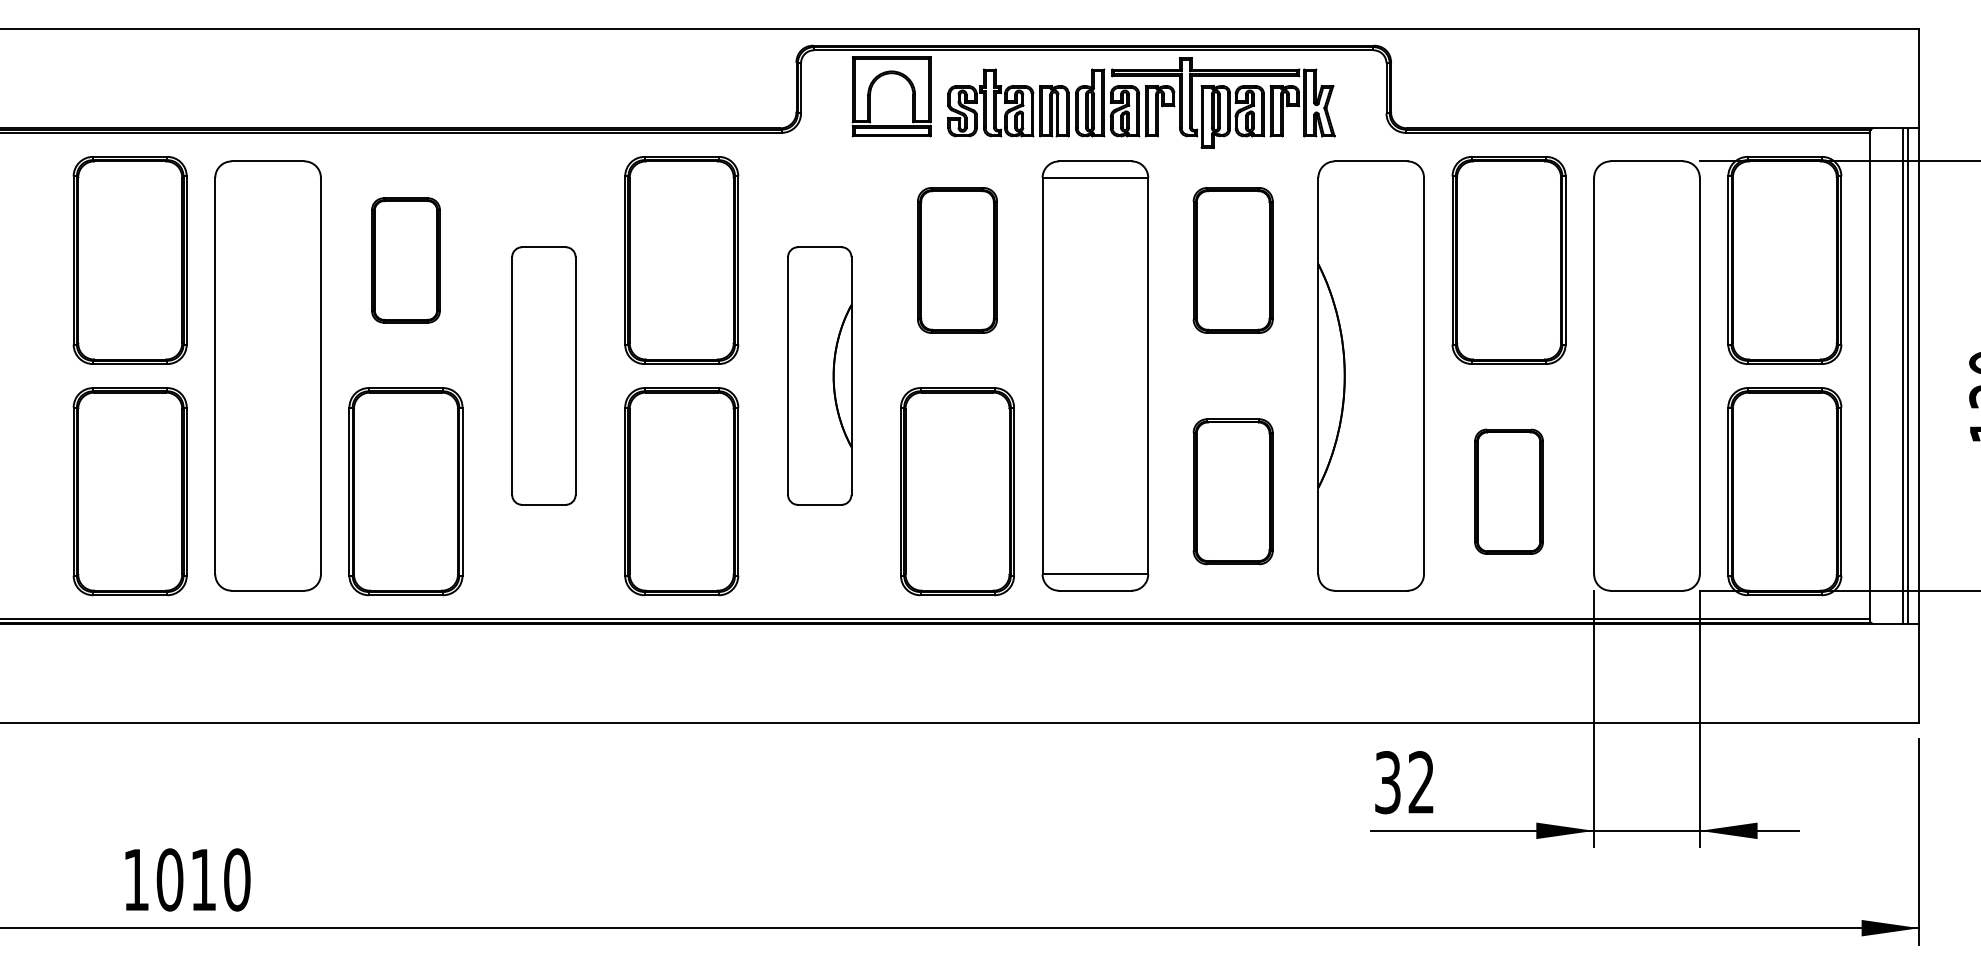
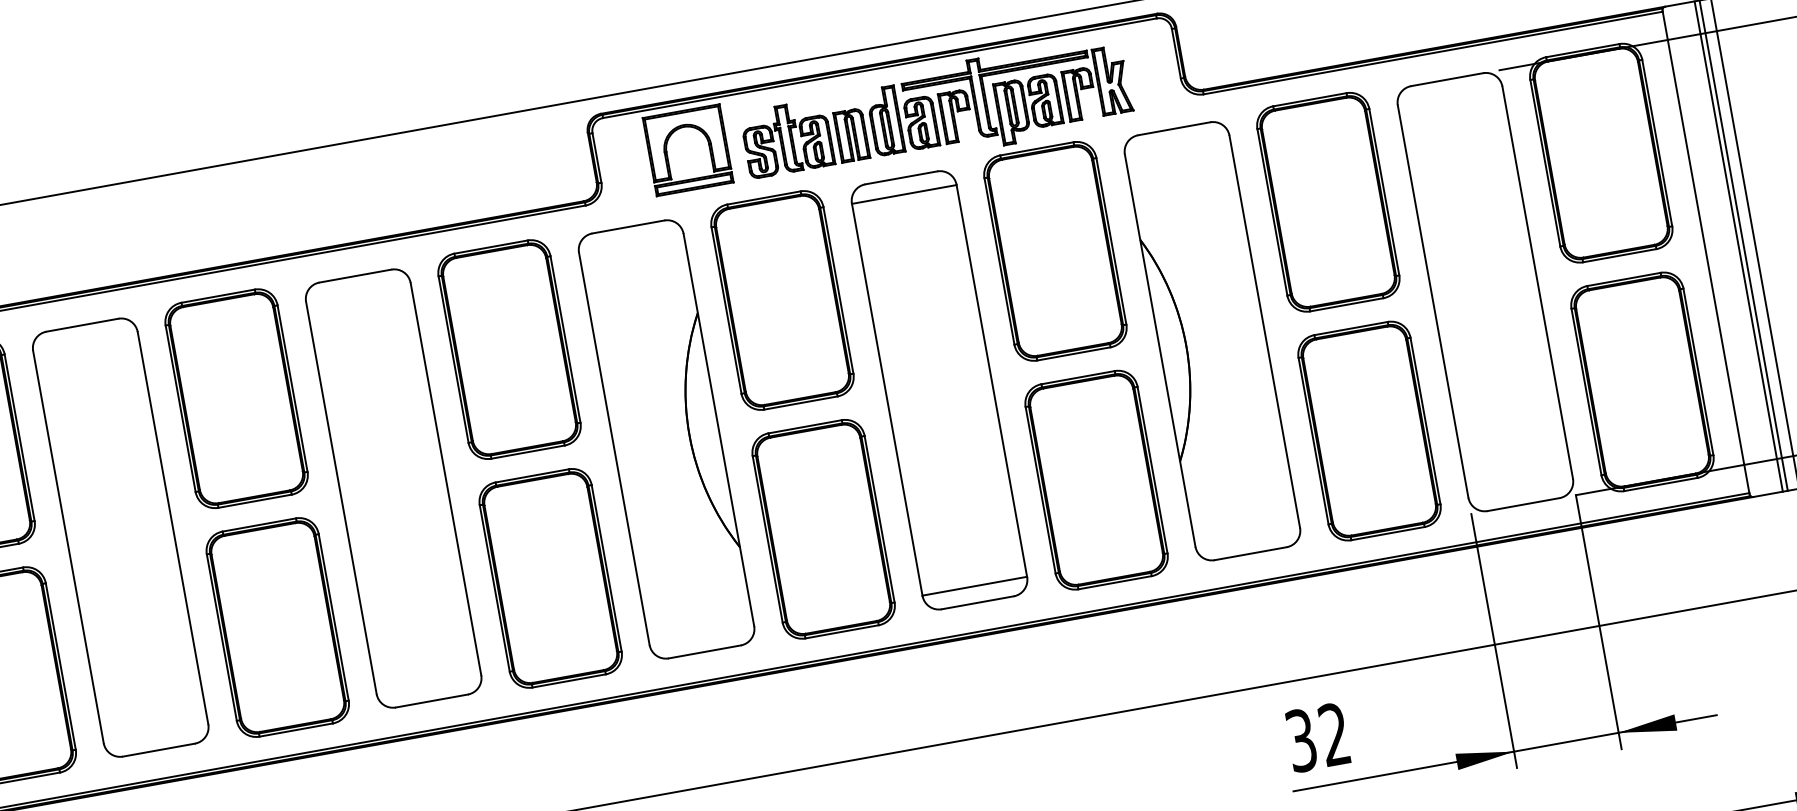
part: (405, 260) -> (236, 398), size x1.67
part: (957, 260) -> (782, 300), size x1.43
part: (1232, 260) -> (1054, 251), size x1.43
part: (543, 375) -> (393, 488), size x1.67
part: (819, 375) -> (666, 438), size x1.67
part: (1232, 491) -> (1095, 480), size x1.43
part: (1508, 491) -> (1368, 431), size x1.67

